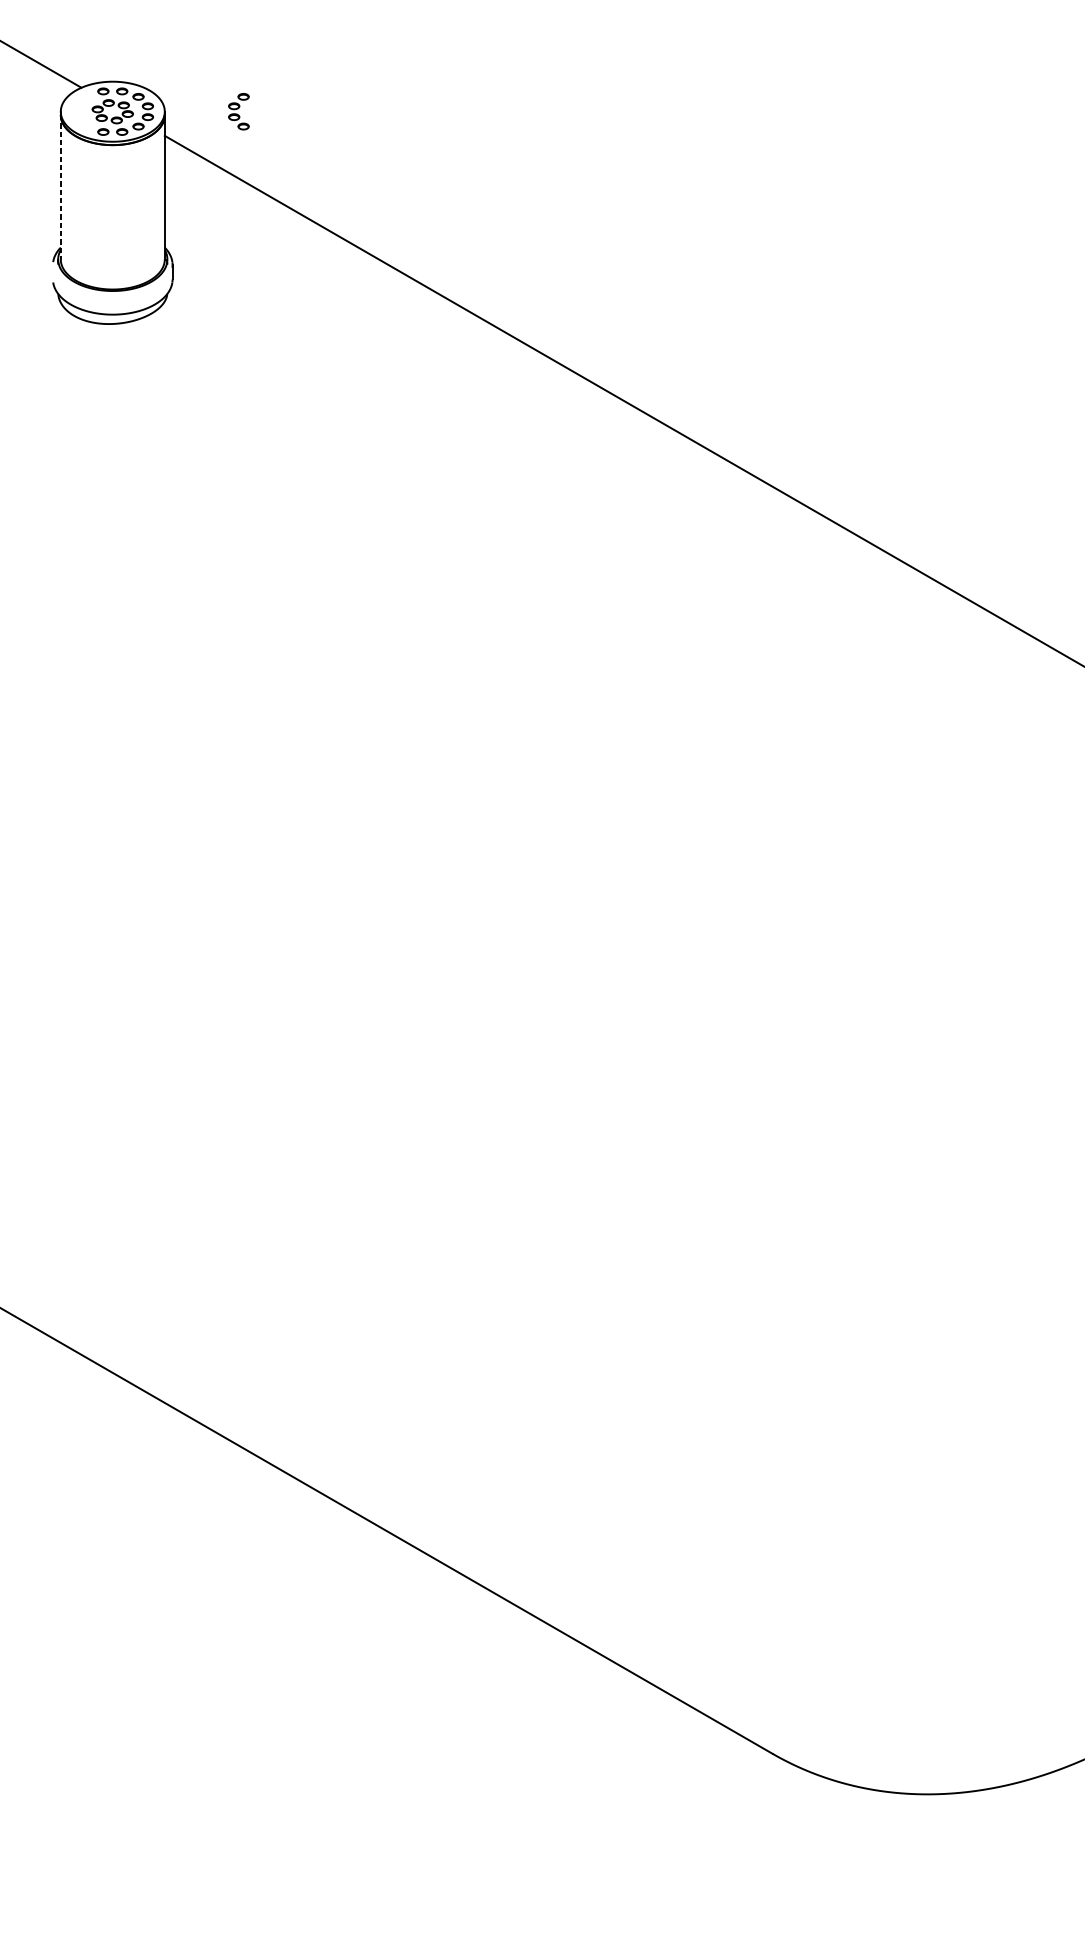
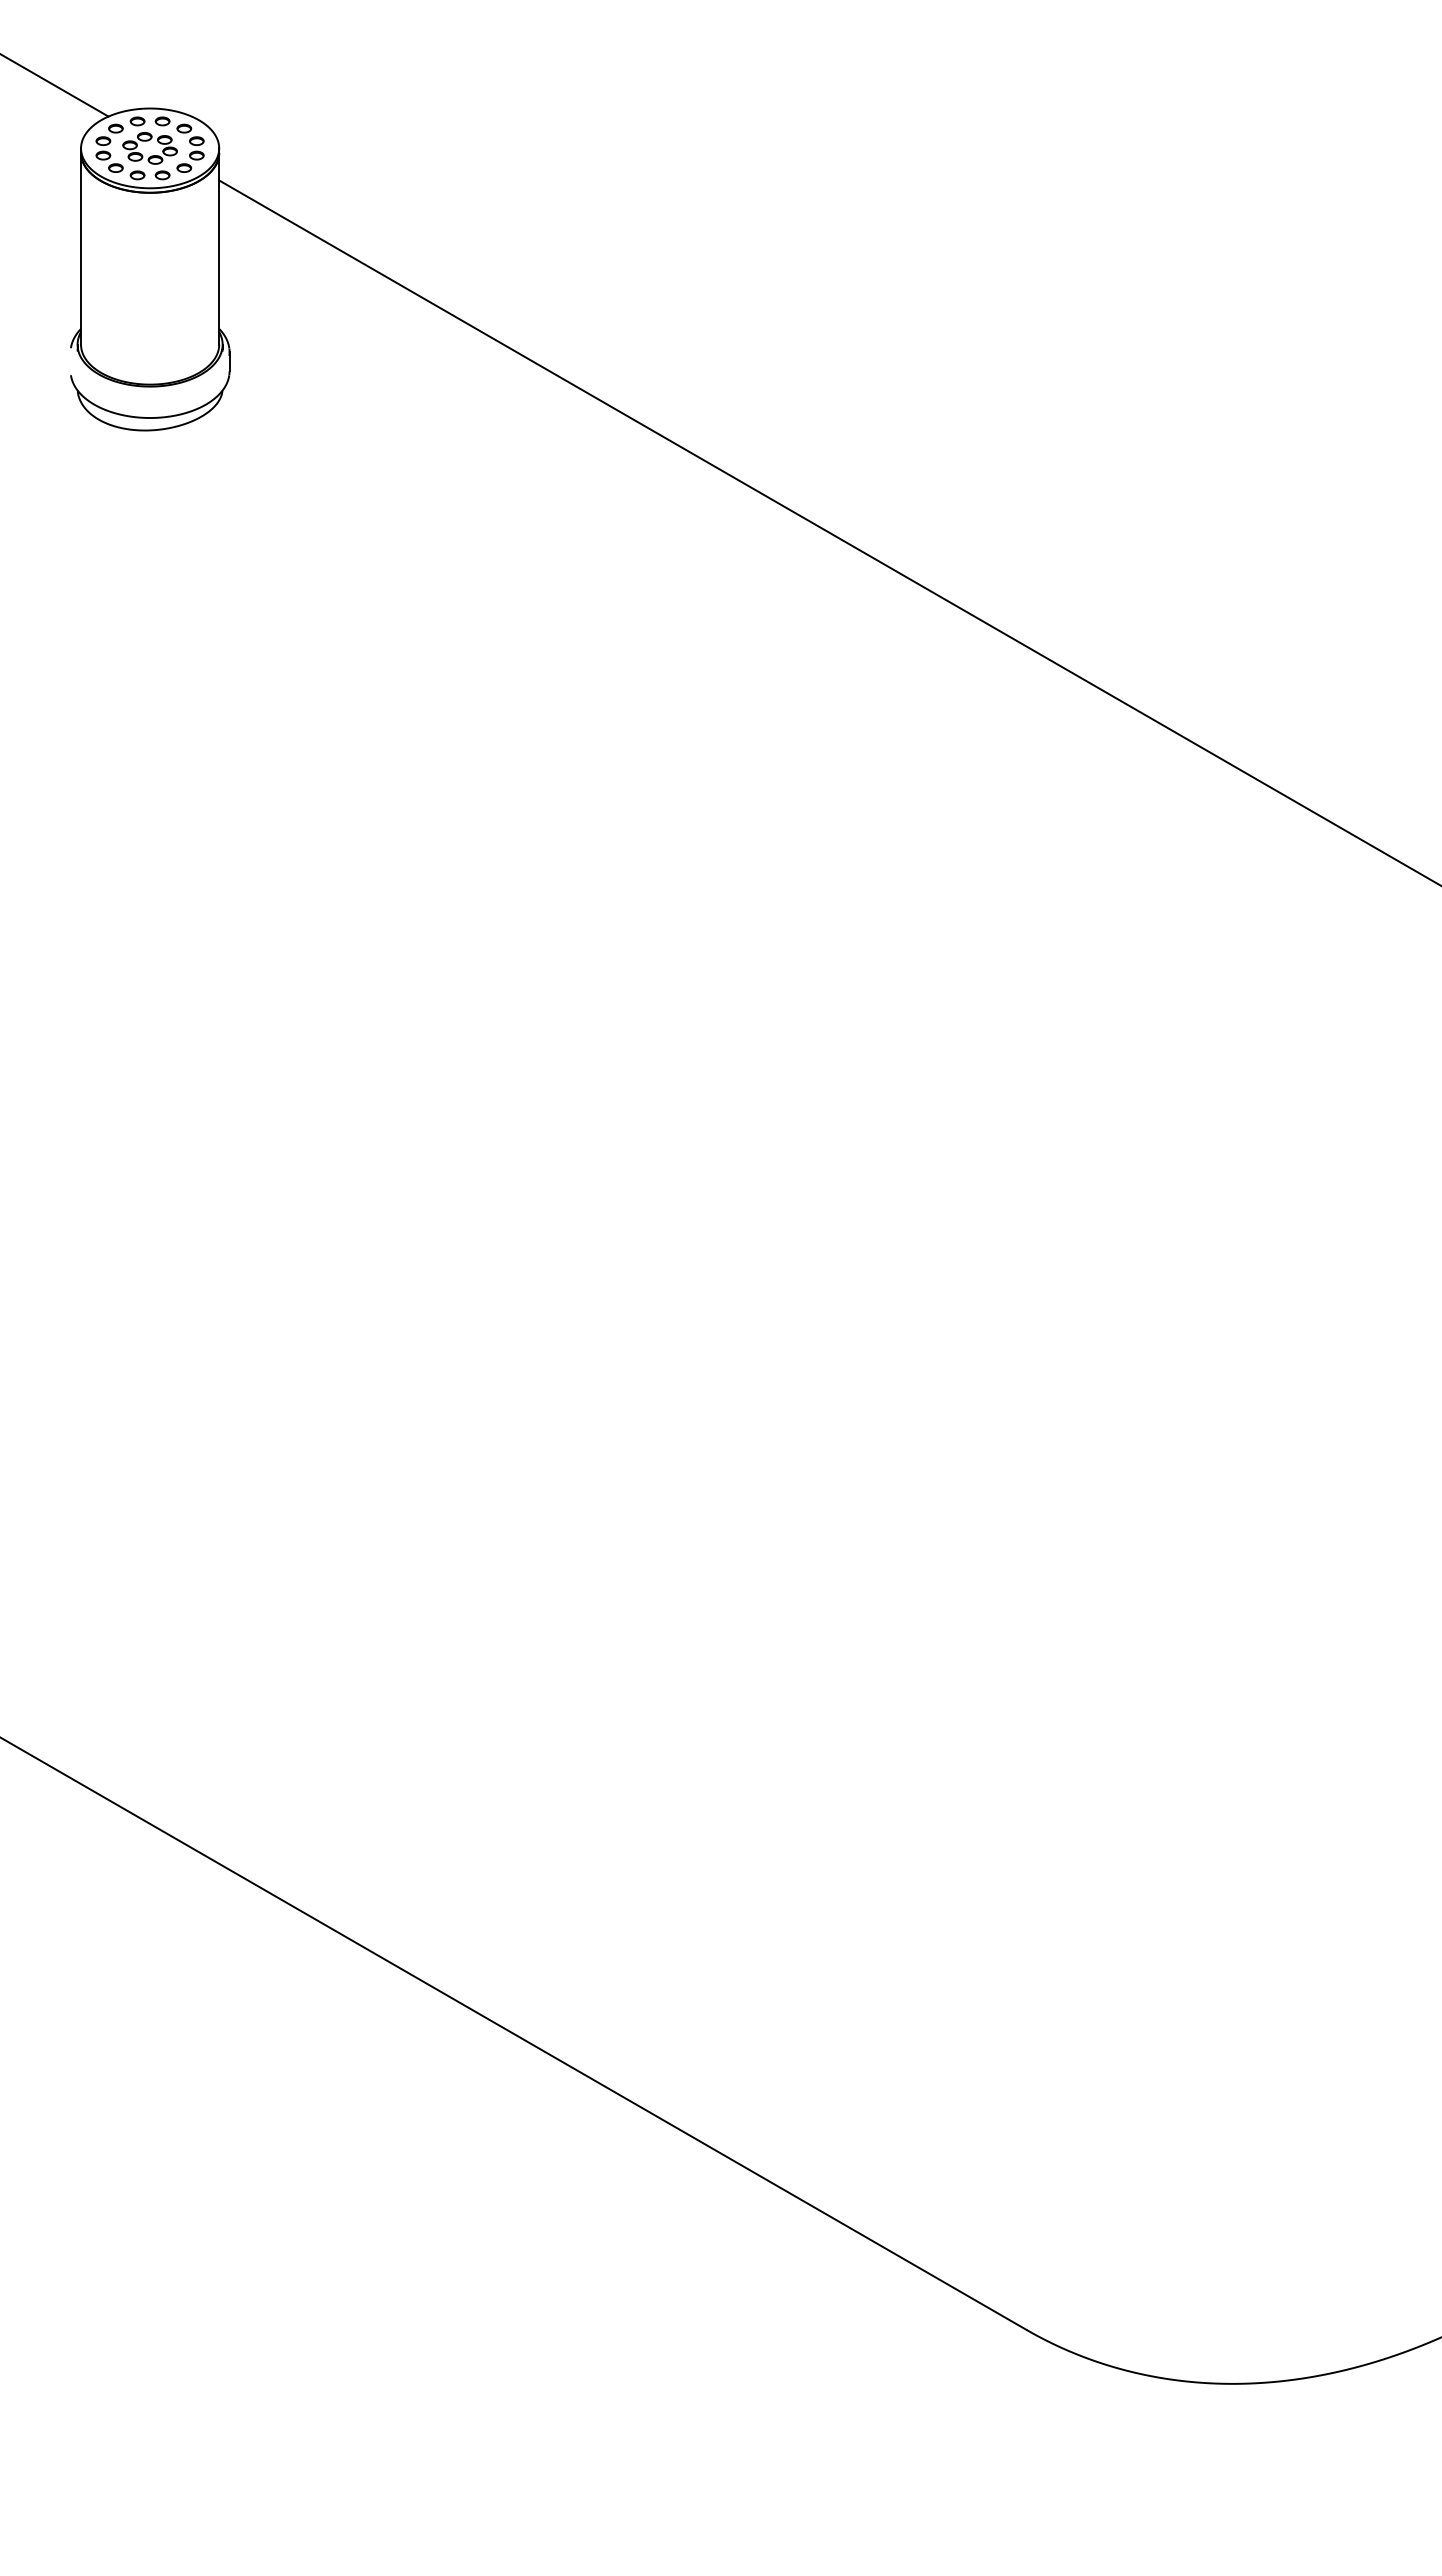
part: (238, 111) -> (109, 147), moved
line: (61, 187) -> (81, 248), dashed -> solid

